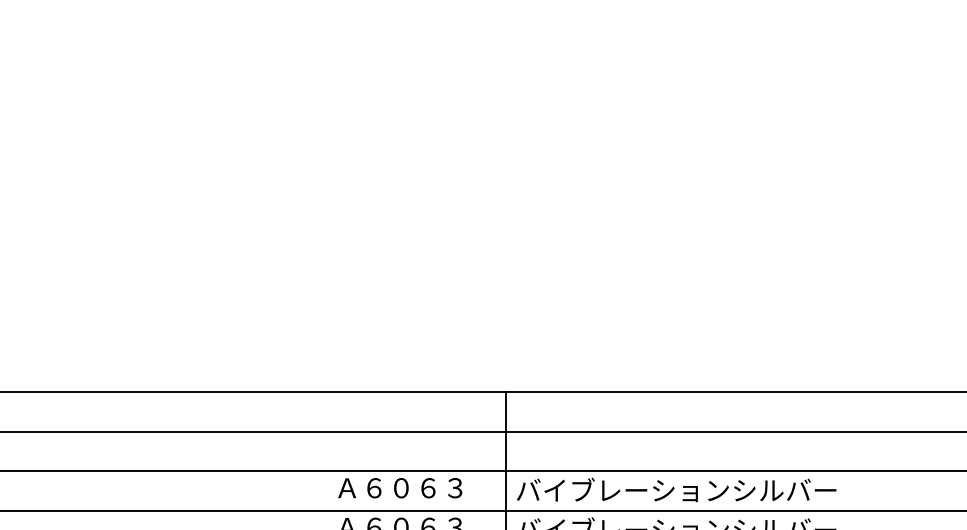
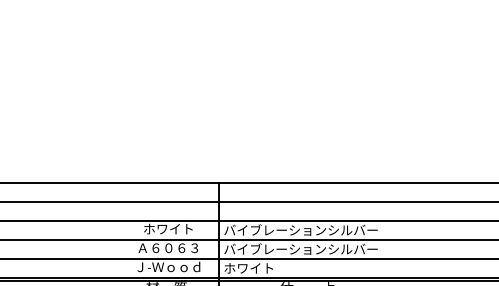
text: (398, 486) -> (167, 228), Ａ６０６３ -> ホワイト

